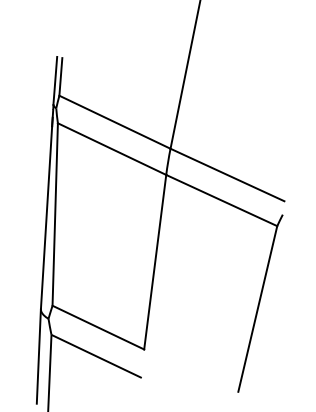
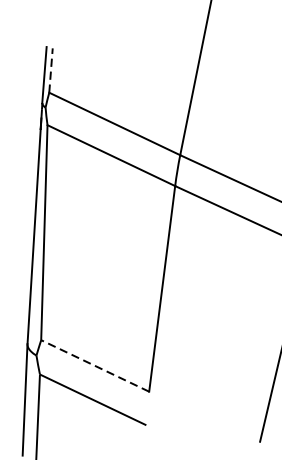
line: (60, 76) -> (50, 70), solid -> dashed
line: (98, 327) -> (95, 365), solid -> dashed

